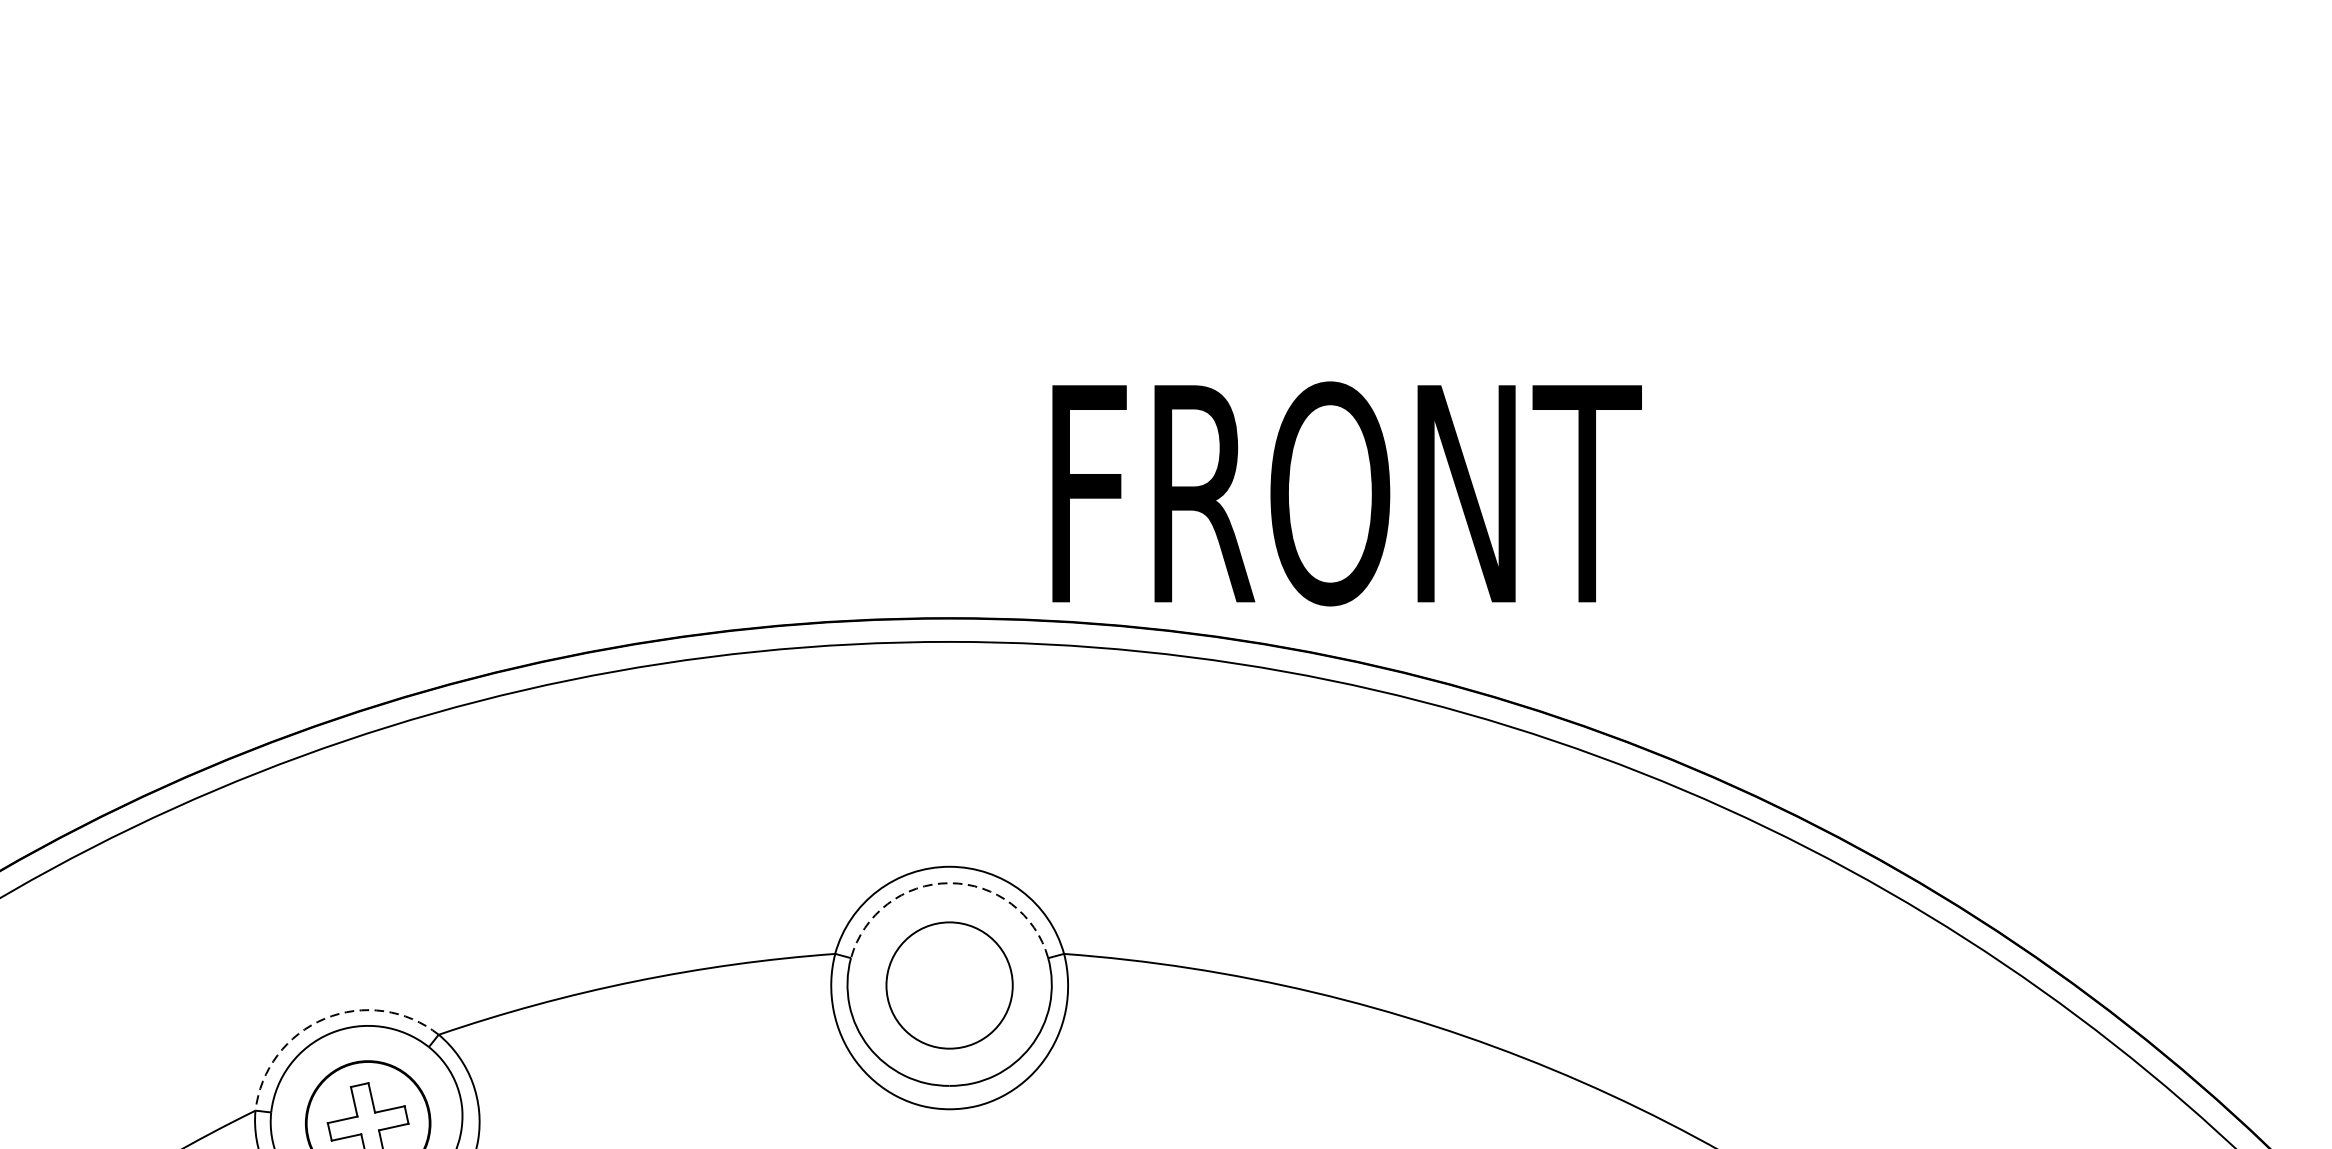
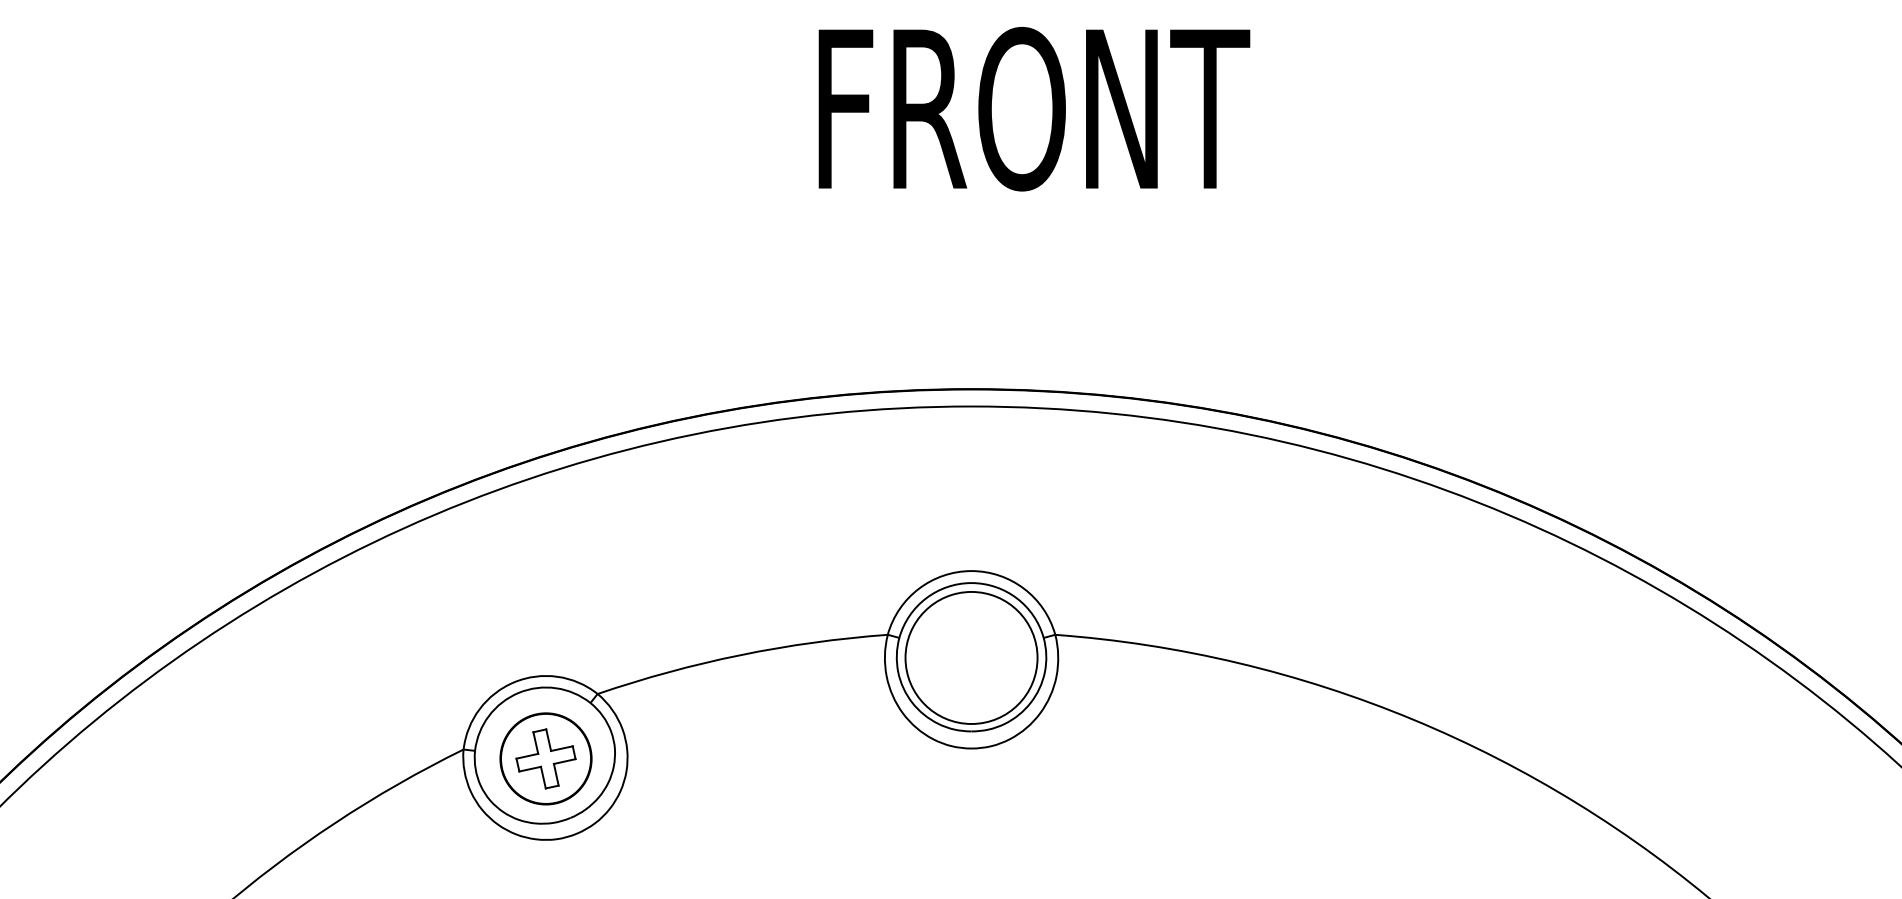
text: (1347, 492) -> (1034, 108), moved
arc: (949, 883) -> (971, 583), dashed -> solid
circle: (949, 984) -> (971, 657), size x1.43
arc: (325, 1019) -> (514, 682), dashed -> solid

